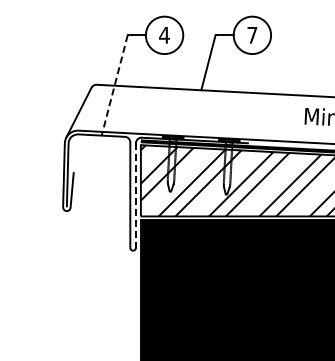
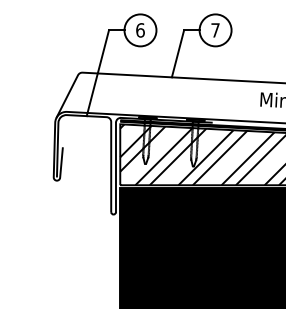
text: (164, 34) -> (140, 29), 4 -> 6
line: (114, 85) -> (97, 73), dashed -> solid
line: (135, 196) -> (115, 168), dashed -> solid

